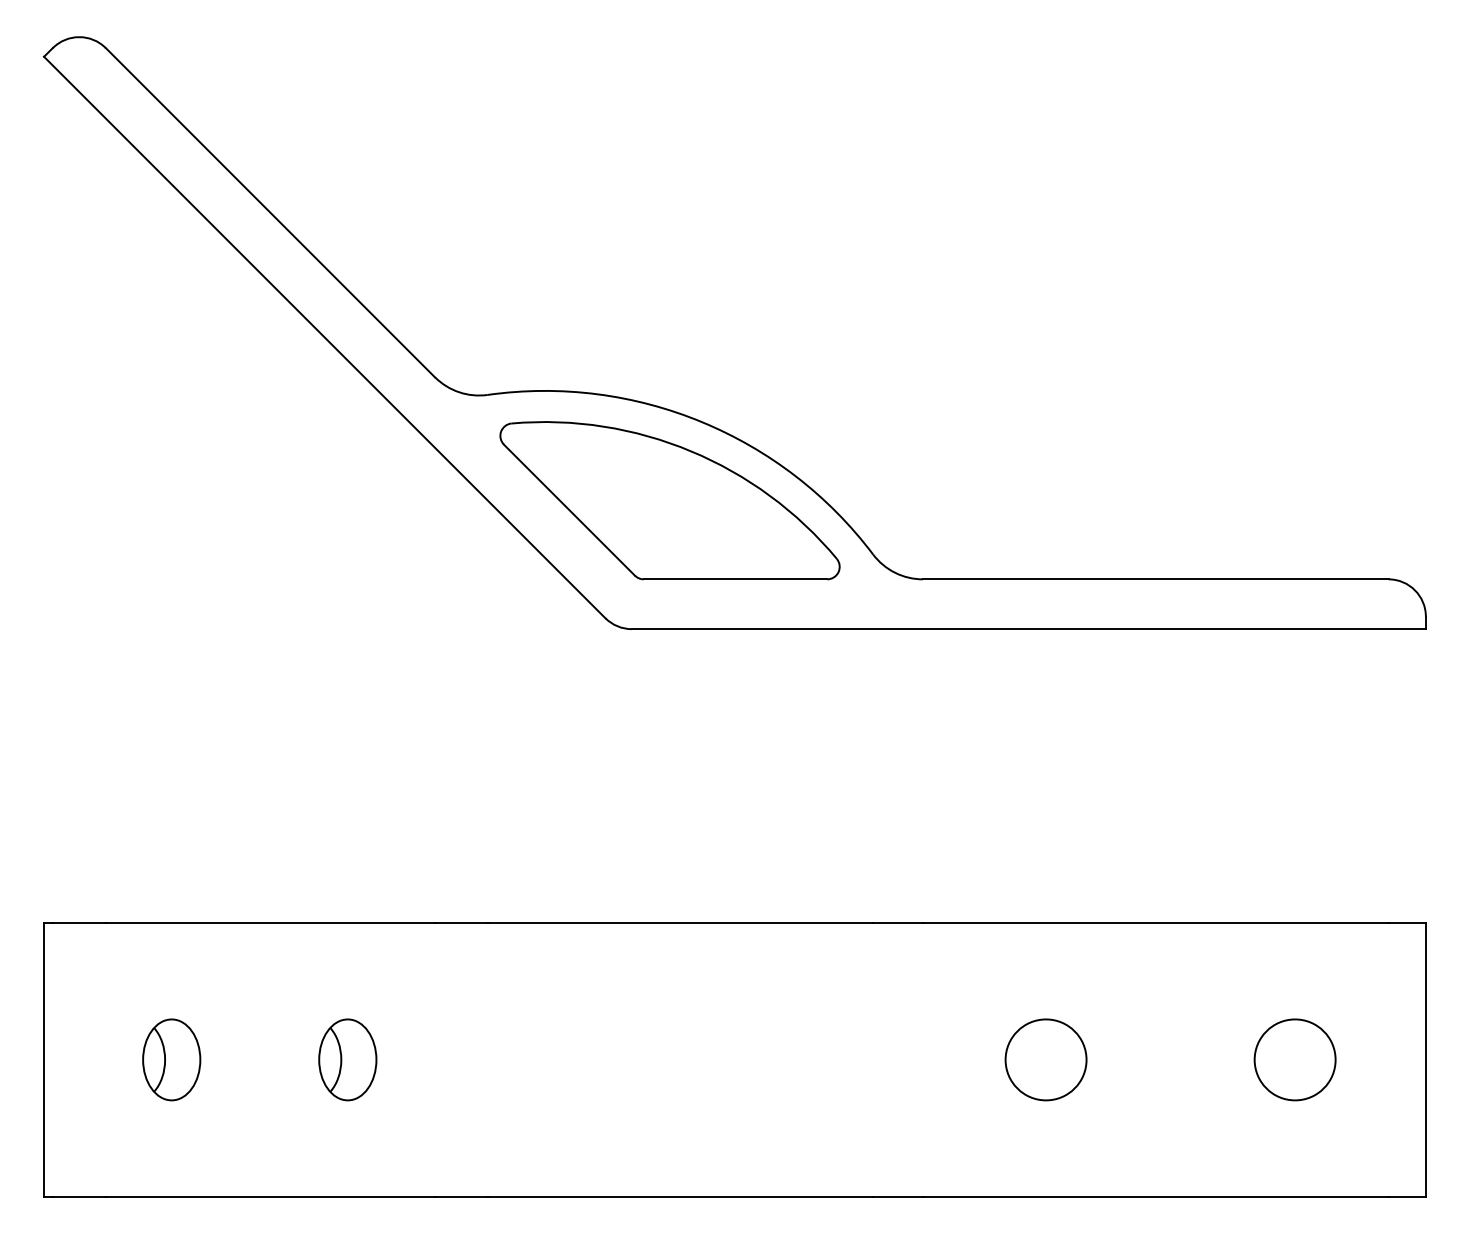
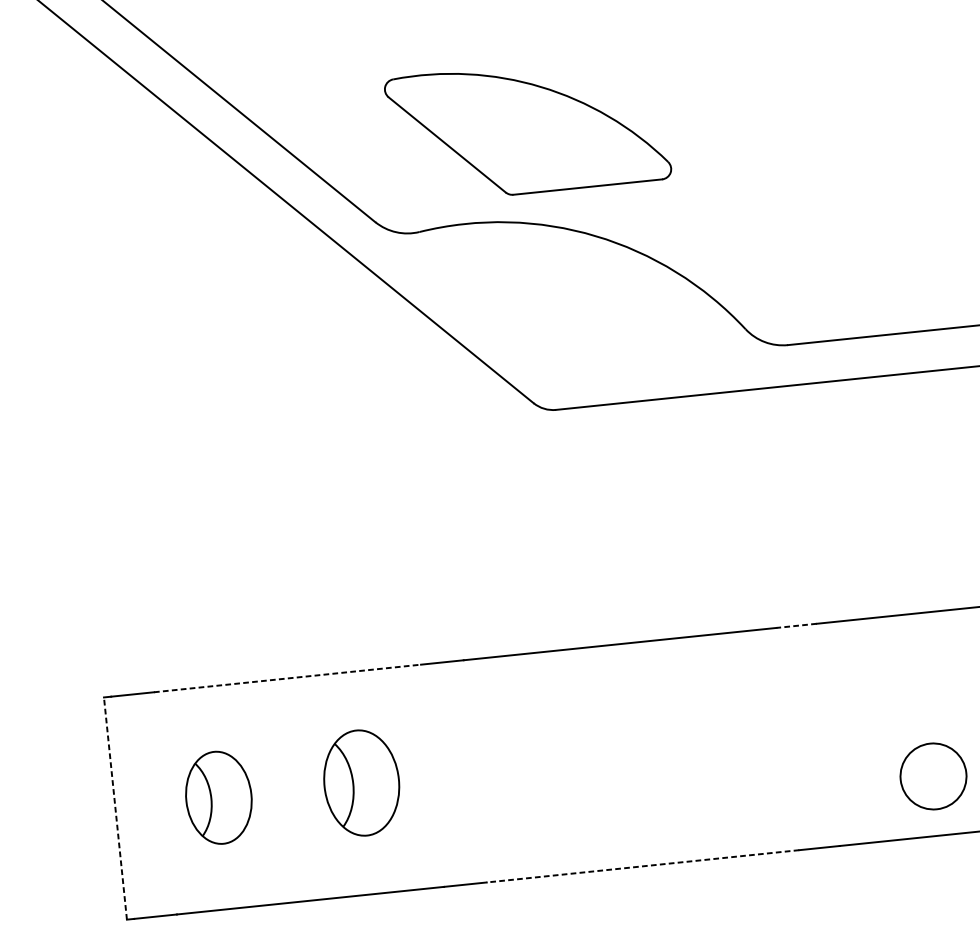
part: (669, 500) -> (527, 128), moved
line: (270, 922) -> (287, 678), solid -> dashed
line: (898, 922) -> (796, 625), solid -> dashed
line: (44, 1059) -> (115, 808), solid -> dashed
part: (171, 1059) -> (218, 797), size x1.4
part: (347, 1059) -> (361, 782), size x1.6
circle: (1045, 1059) -> (933, 776), moved
line: (680, 1196) -> (643, 865), solid -> dashed

